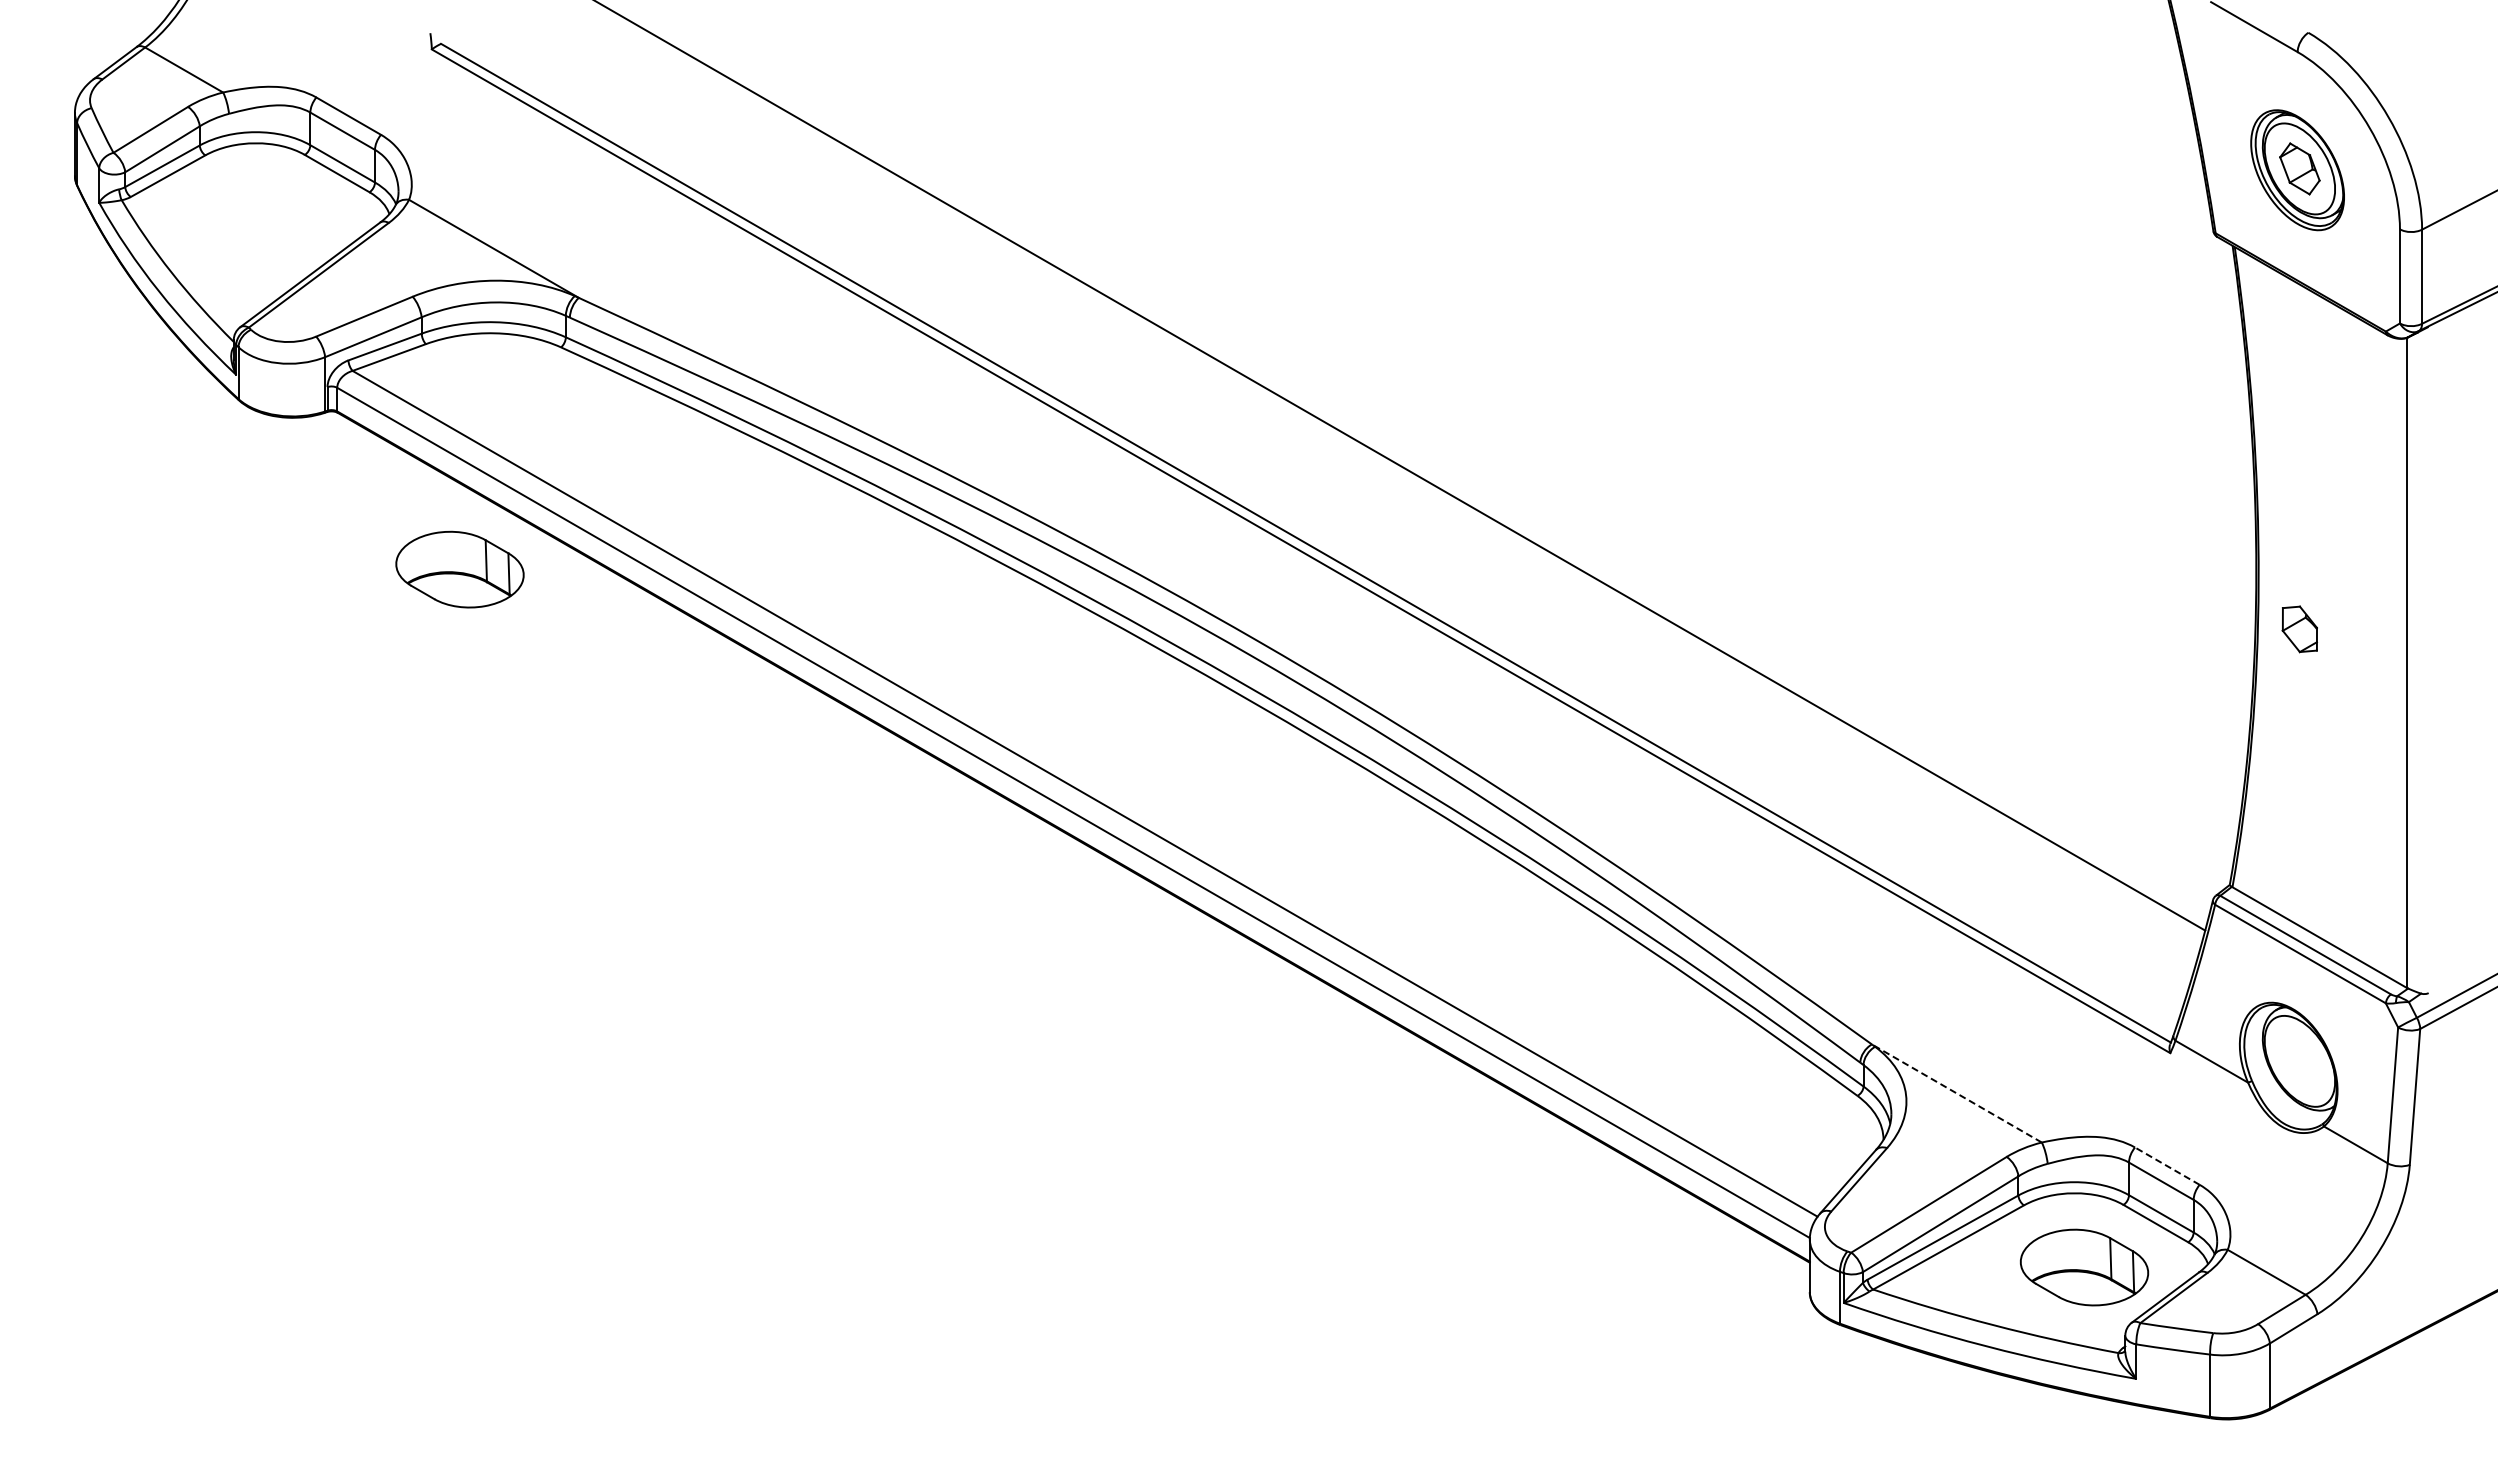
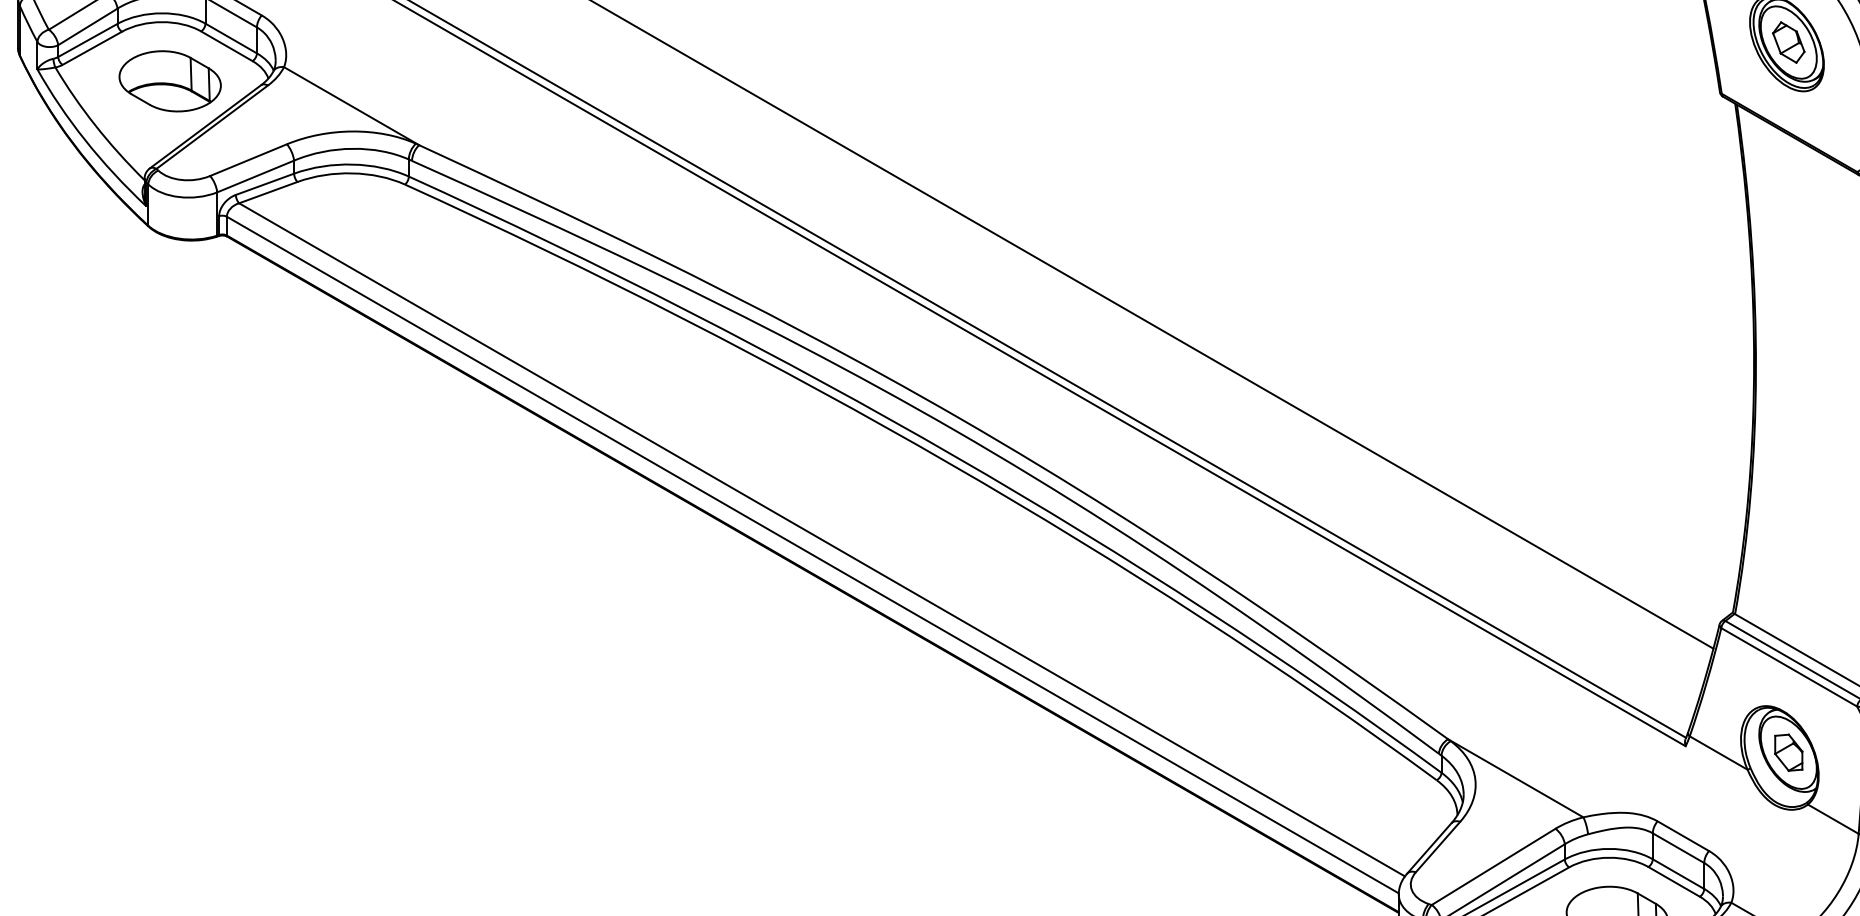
part: (459, 569) -> (169, 81), moved
part: (2299, 629) -> (1788, 752), moved
line: (1956, 1093) -> (1515, 778), dashed -> solid
line: (2166, 1165) -> (1682, 835), dashed -> solid

